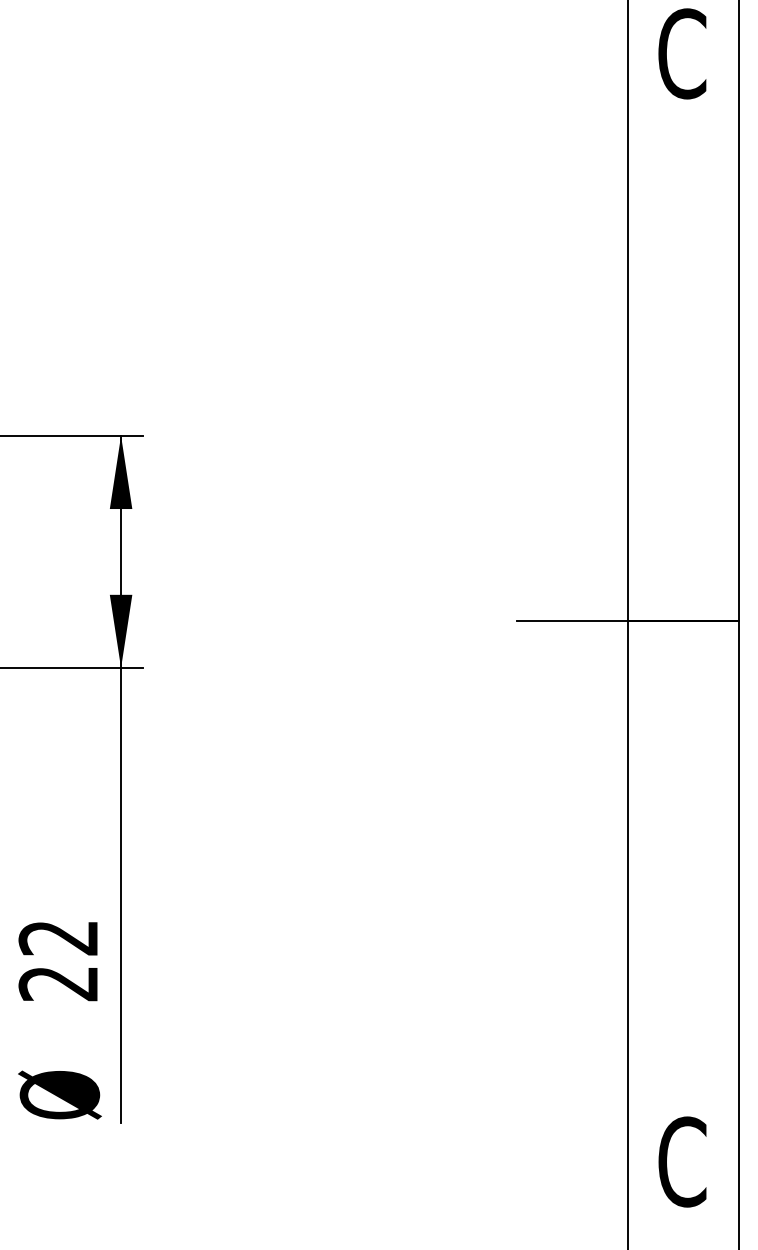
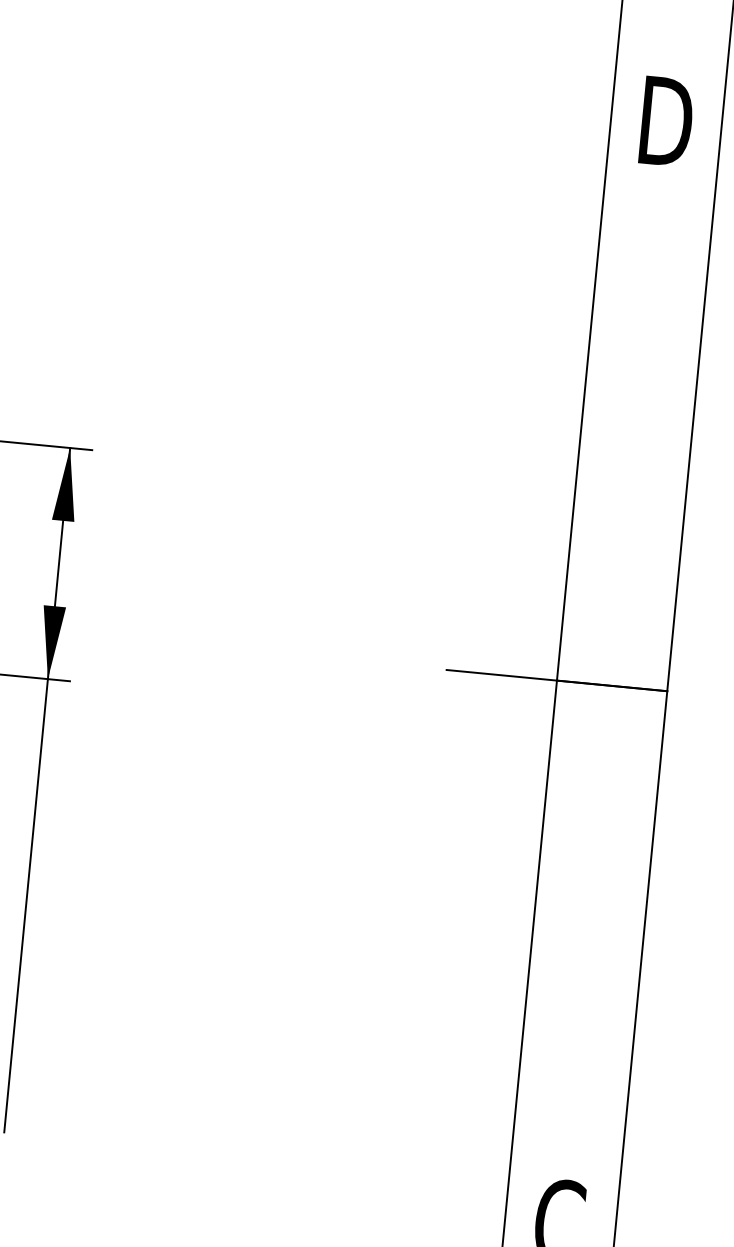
text: (683, 53) -> (666, 121), C -> D

